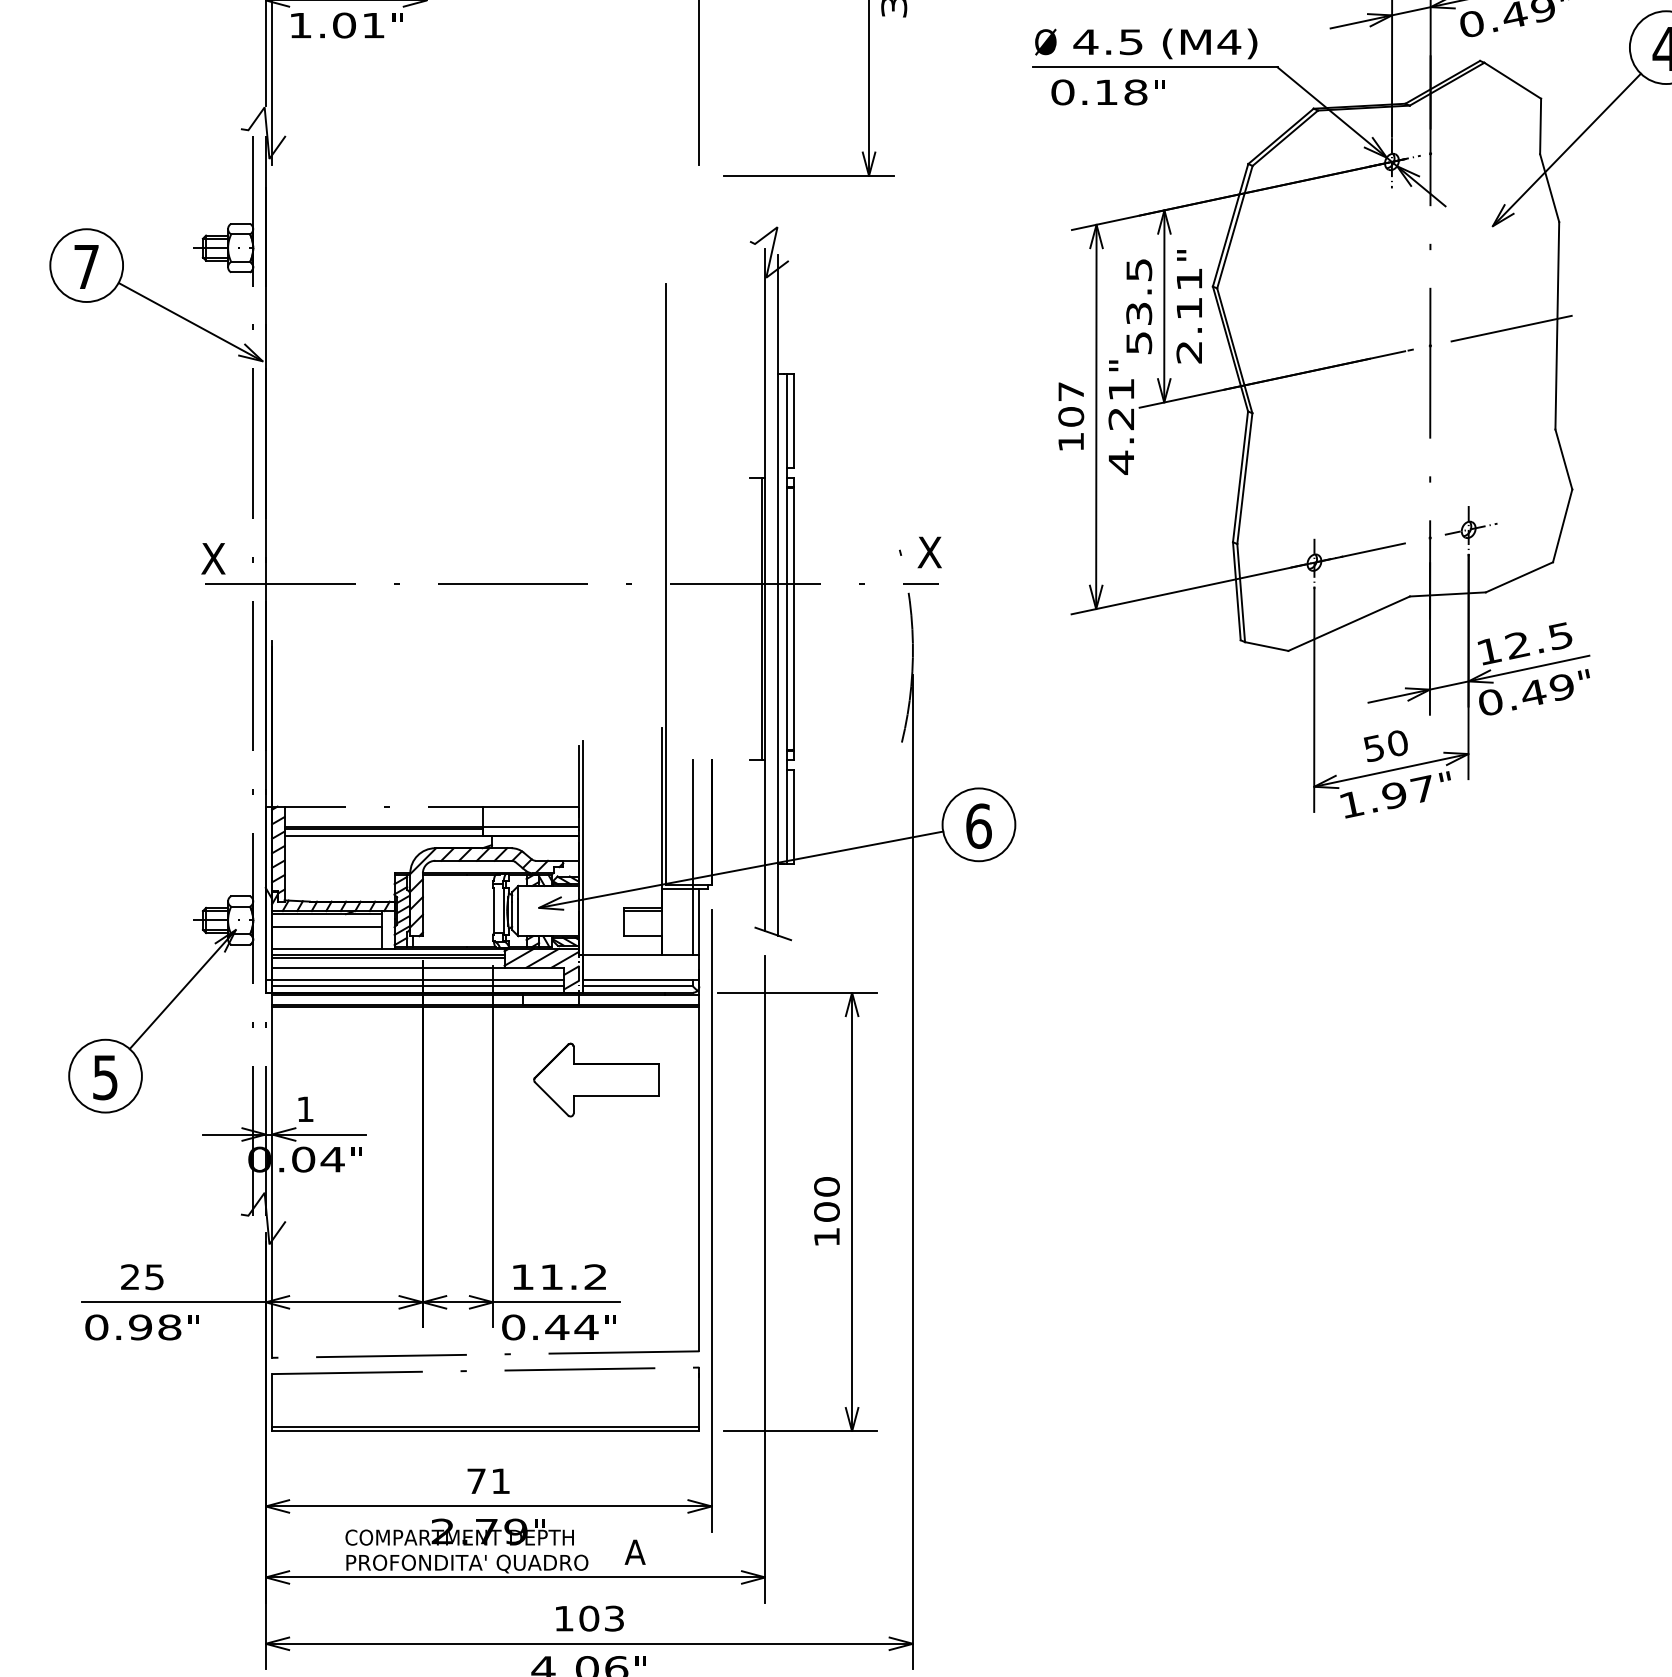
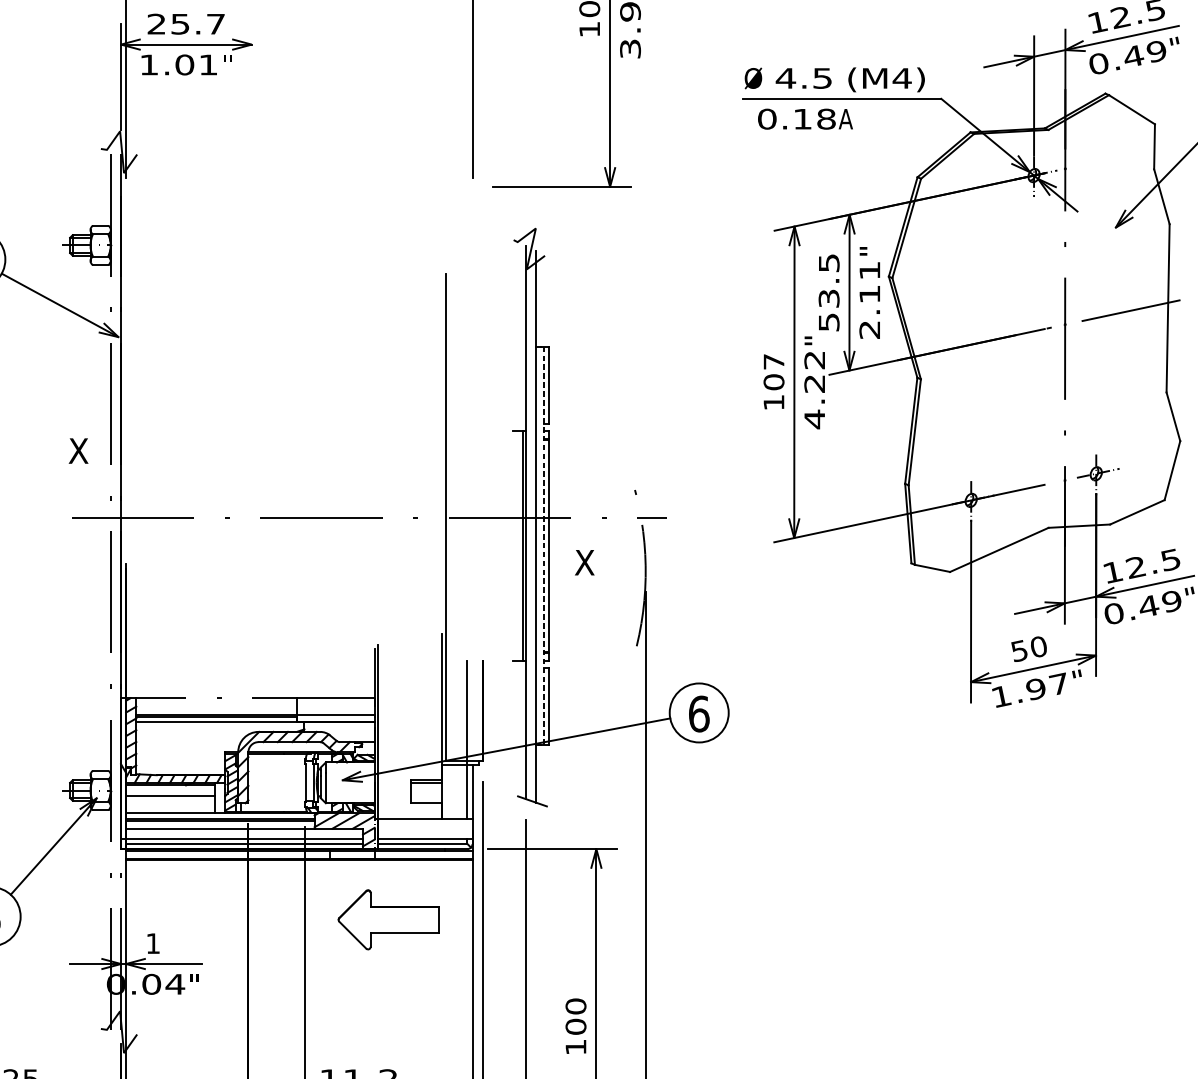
text: (1159, 91) -> (845, 118), " -> A
text: (1120, 389) -> (813, 360), 4.21 -> 4.22
text: (929, 552) -> (584, 562), moved
text: (213, 558) -> (78, 450), moved
line: (787, 618) -> (544, 545), solid -> dashed

